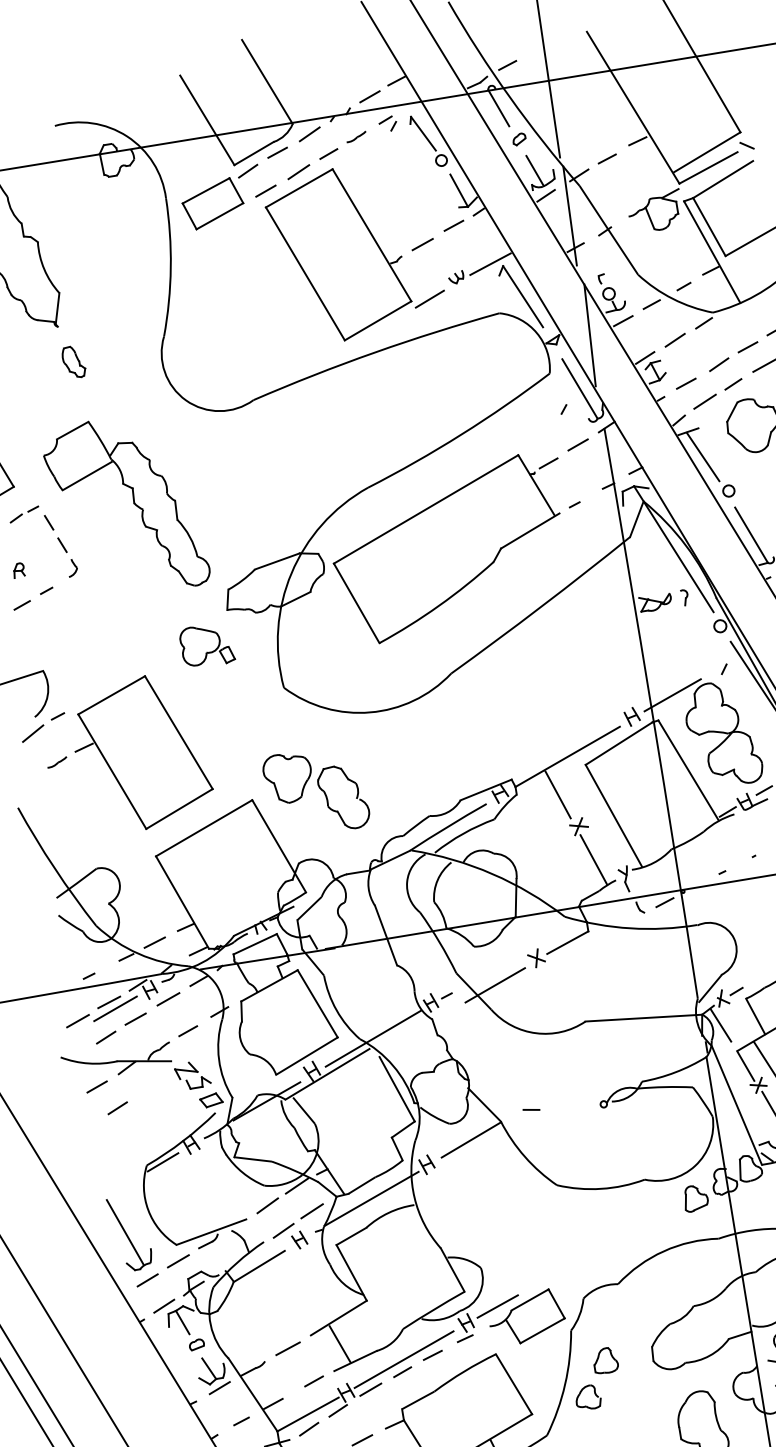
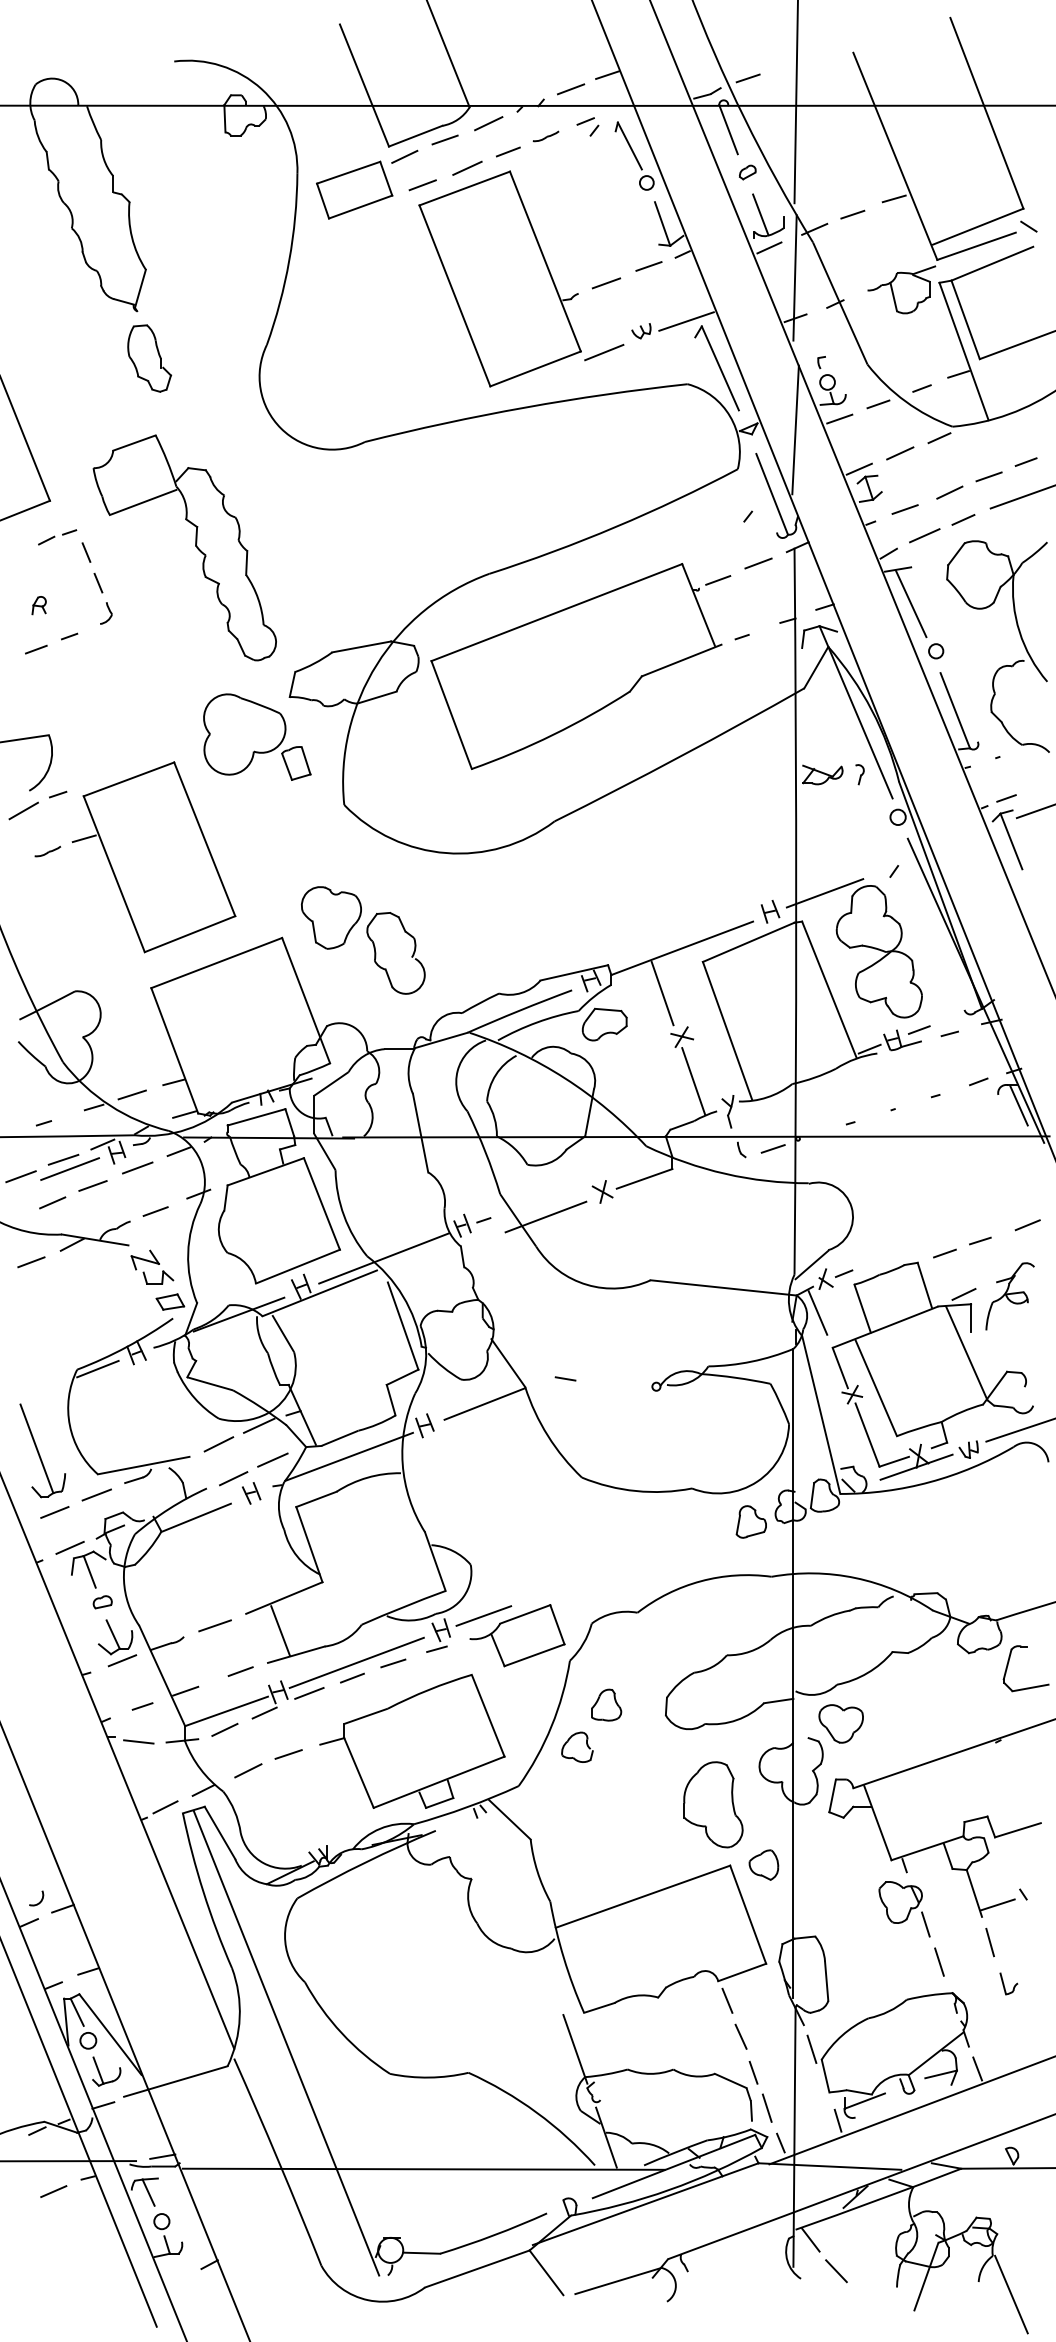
part: (73, 362) -> (149, 358), size x1.67
part: (207, 645) -> (257, 736), size x1.67
part: (516, 826) -> (604, 1024), added
line: (117, 1108) -> (52, 1292), removed

